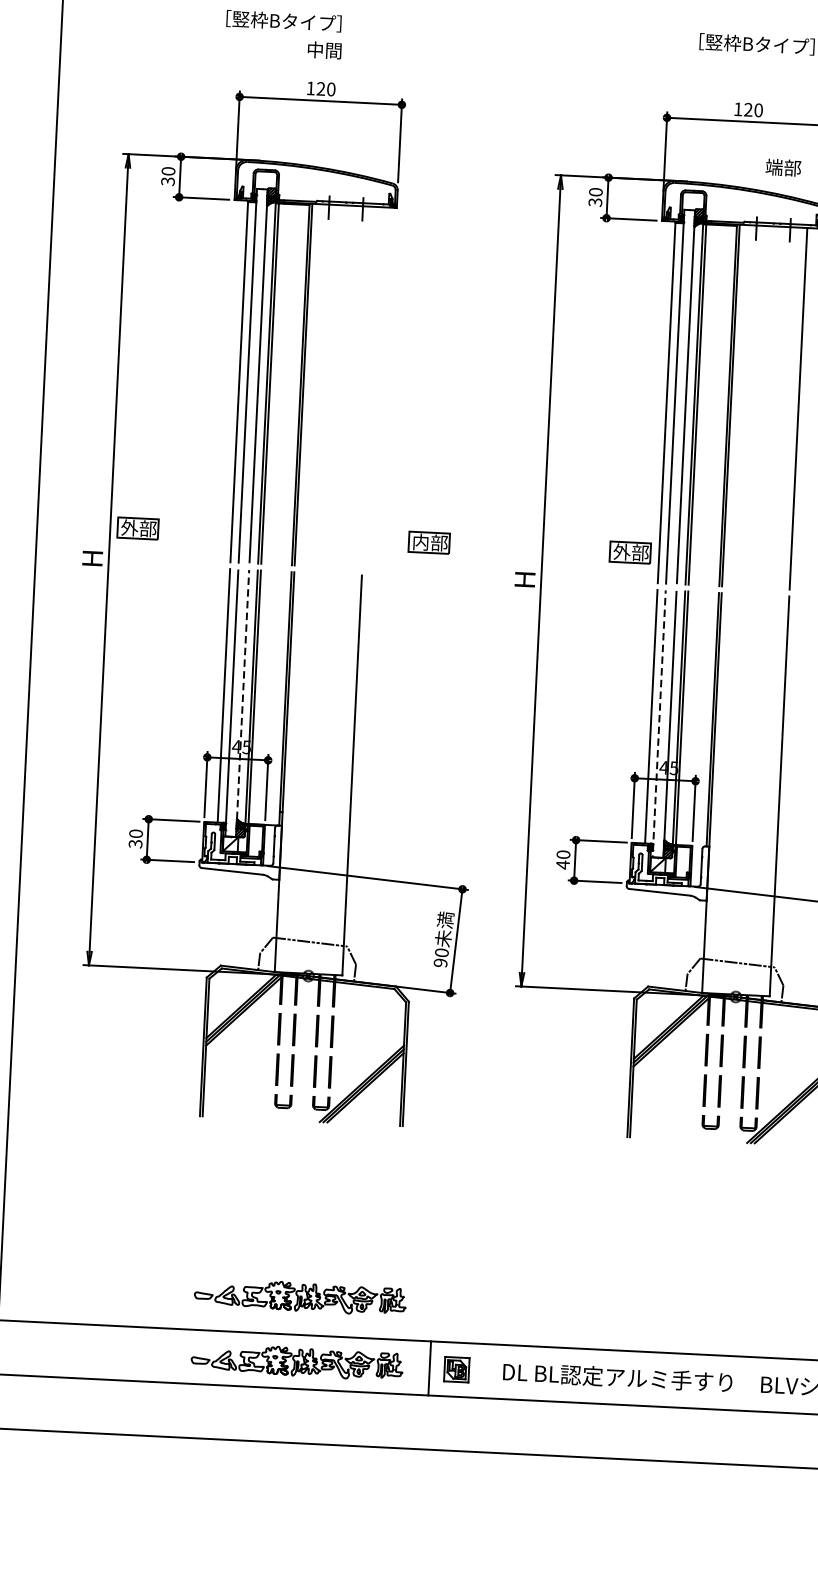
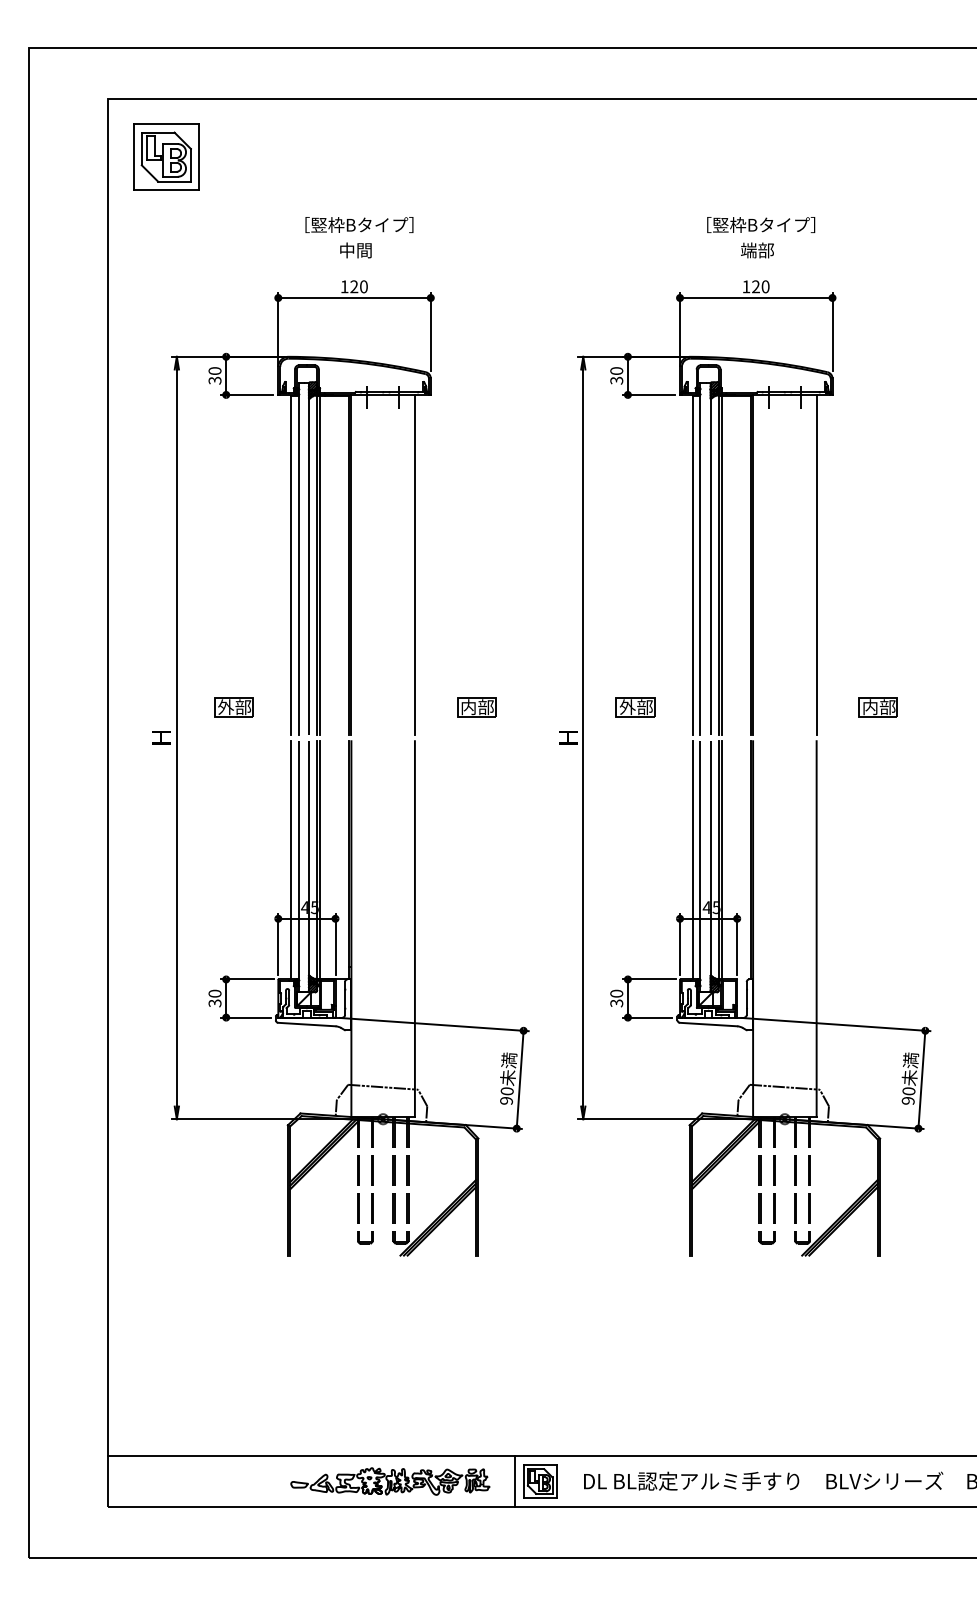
text: (284, 20) -> (359, 224), moved
text: (783, 167) -> (757, 250), moved
line: (370, 387) -> (414, 564), added
part: (137, 528) -> (233, 707), moved
part: (630, 552) -> (635, 707), moved
line: (241, 707) -> (308, 870), dashed -> solid
line: (659, 727) -> (700, 870), dashed -> solid
text: (562, 865) -> (616, 1003), 40 -> 30
part: (300, 1296) -> (390, 1420), removed
part: (457, 1369) -> (540, 1481), size x1.43

